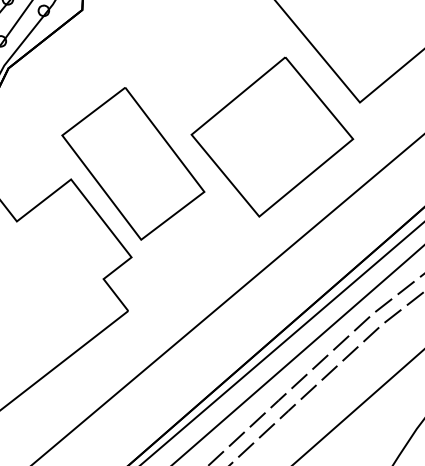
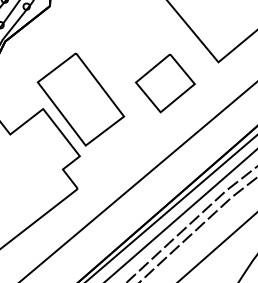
part: (272, 137) -> (165, 83), size x0.6

